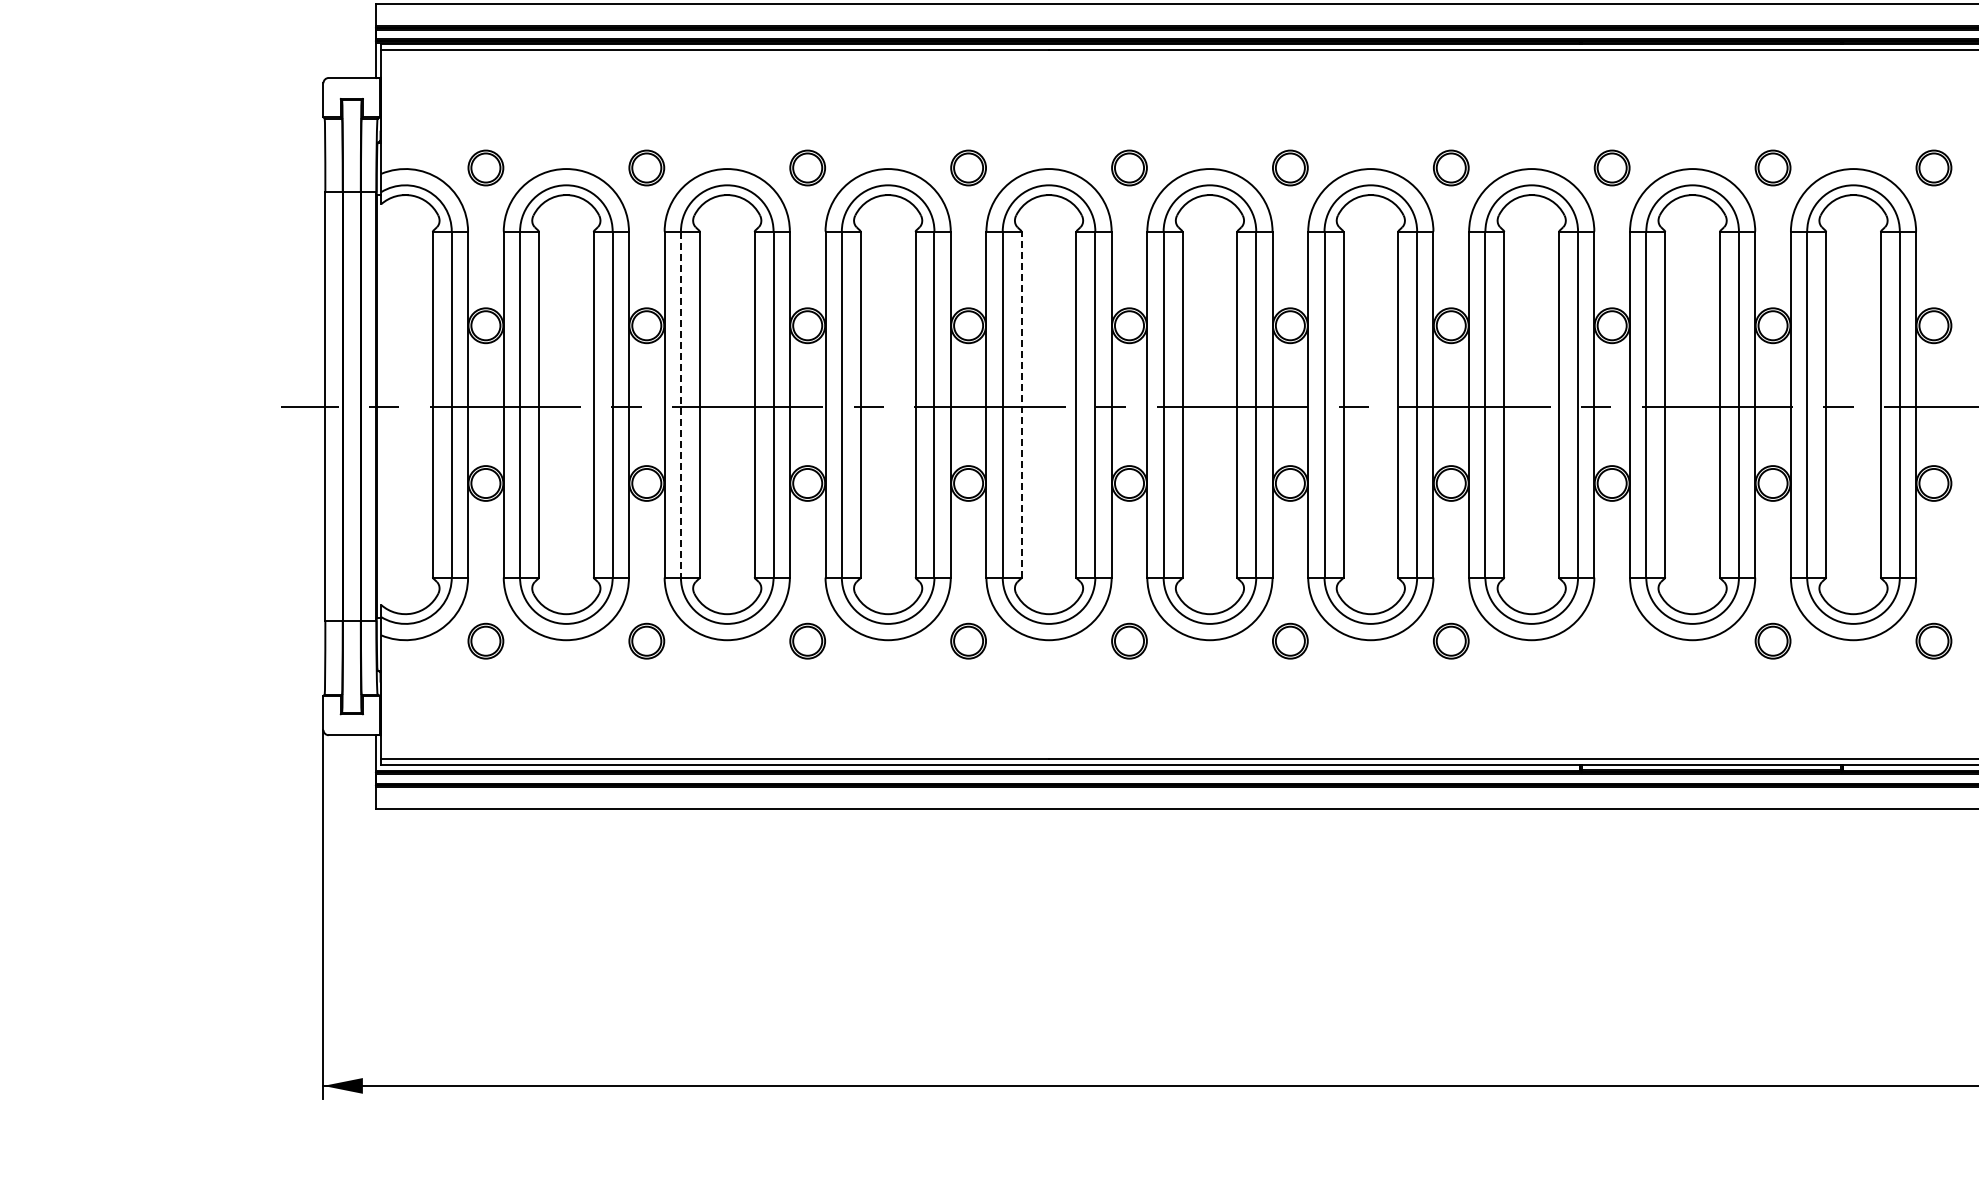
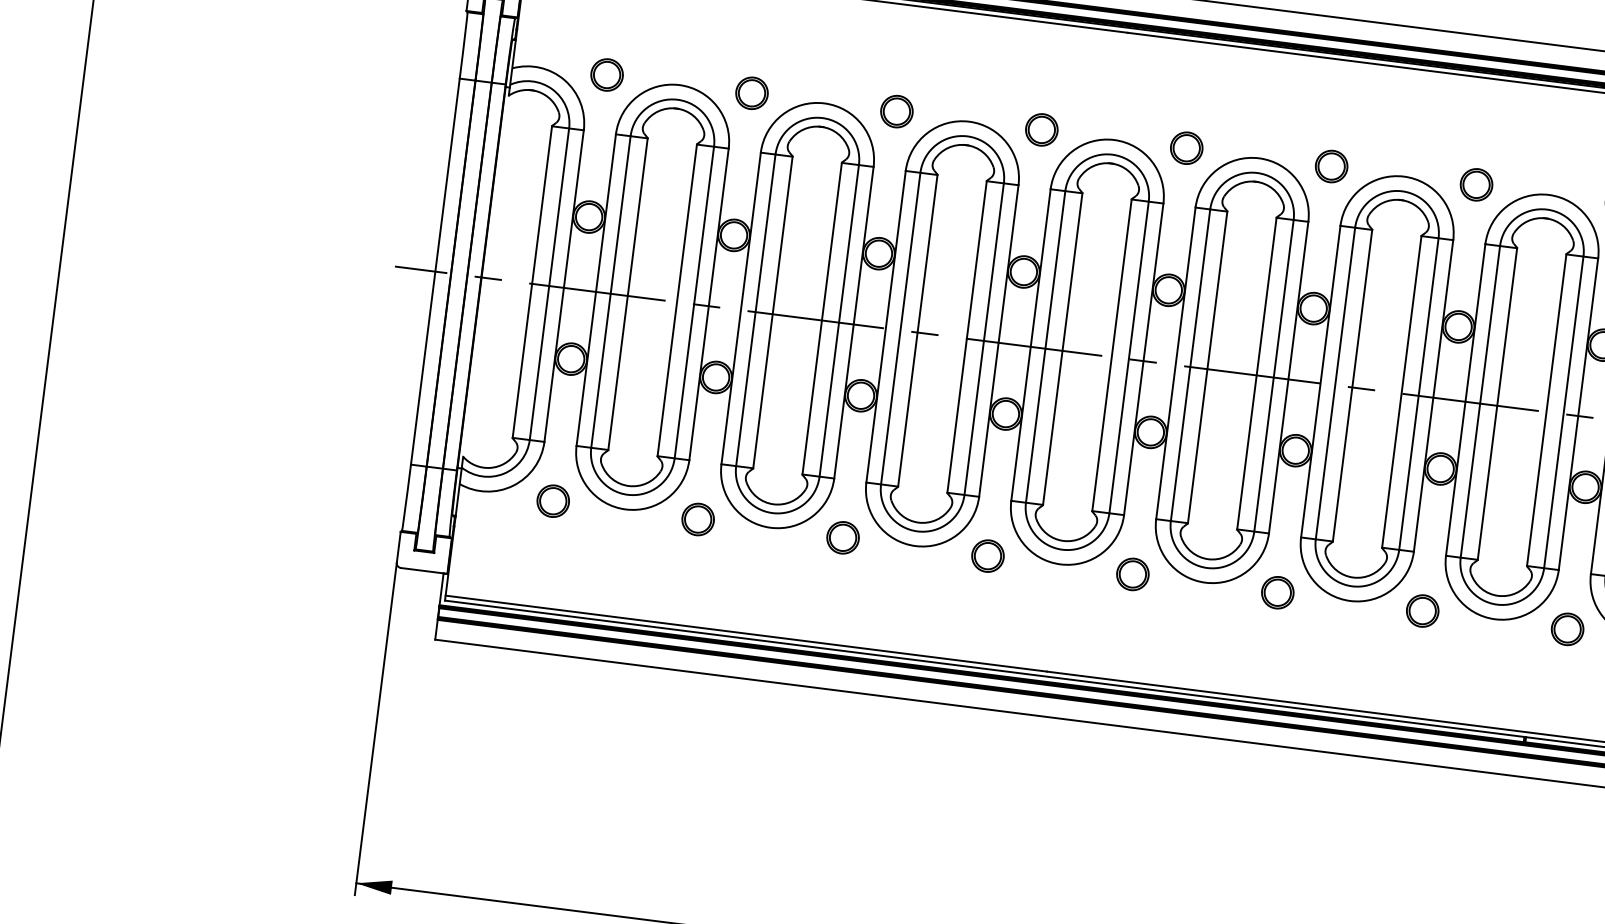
line: (680, 404) -> (755, 310), dashed -> solid
line: (1021, 404) -> (1062, 348), dashed -> solid
part: (1611, 640) -> (1567, 628), added

